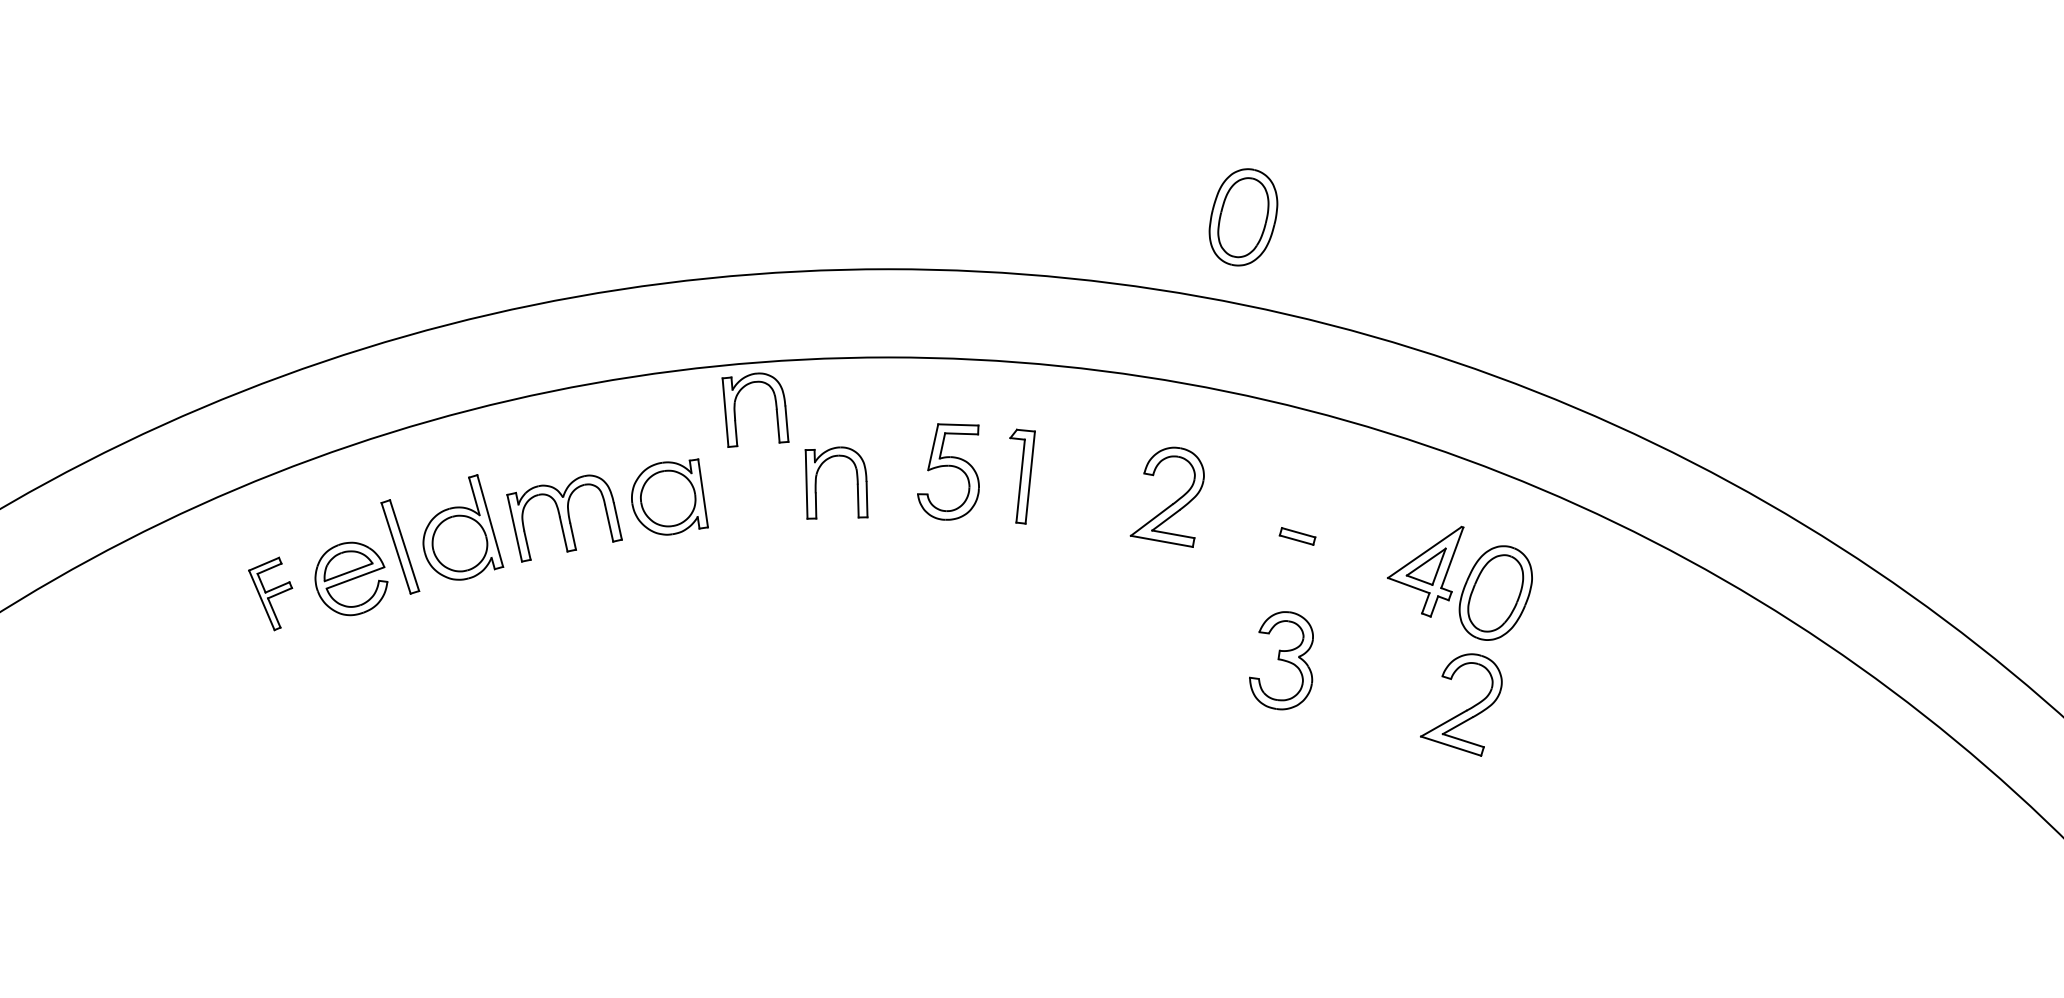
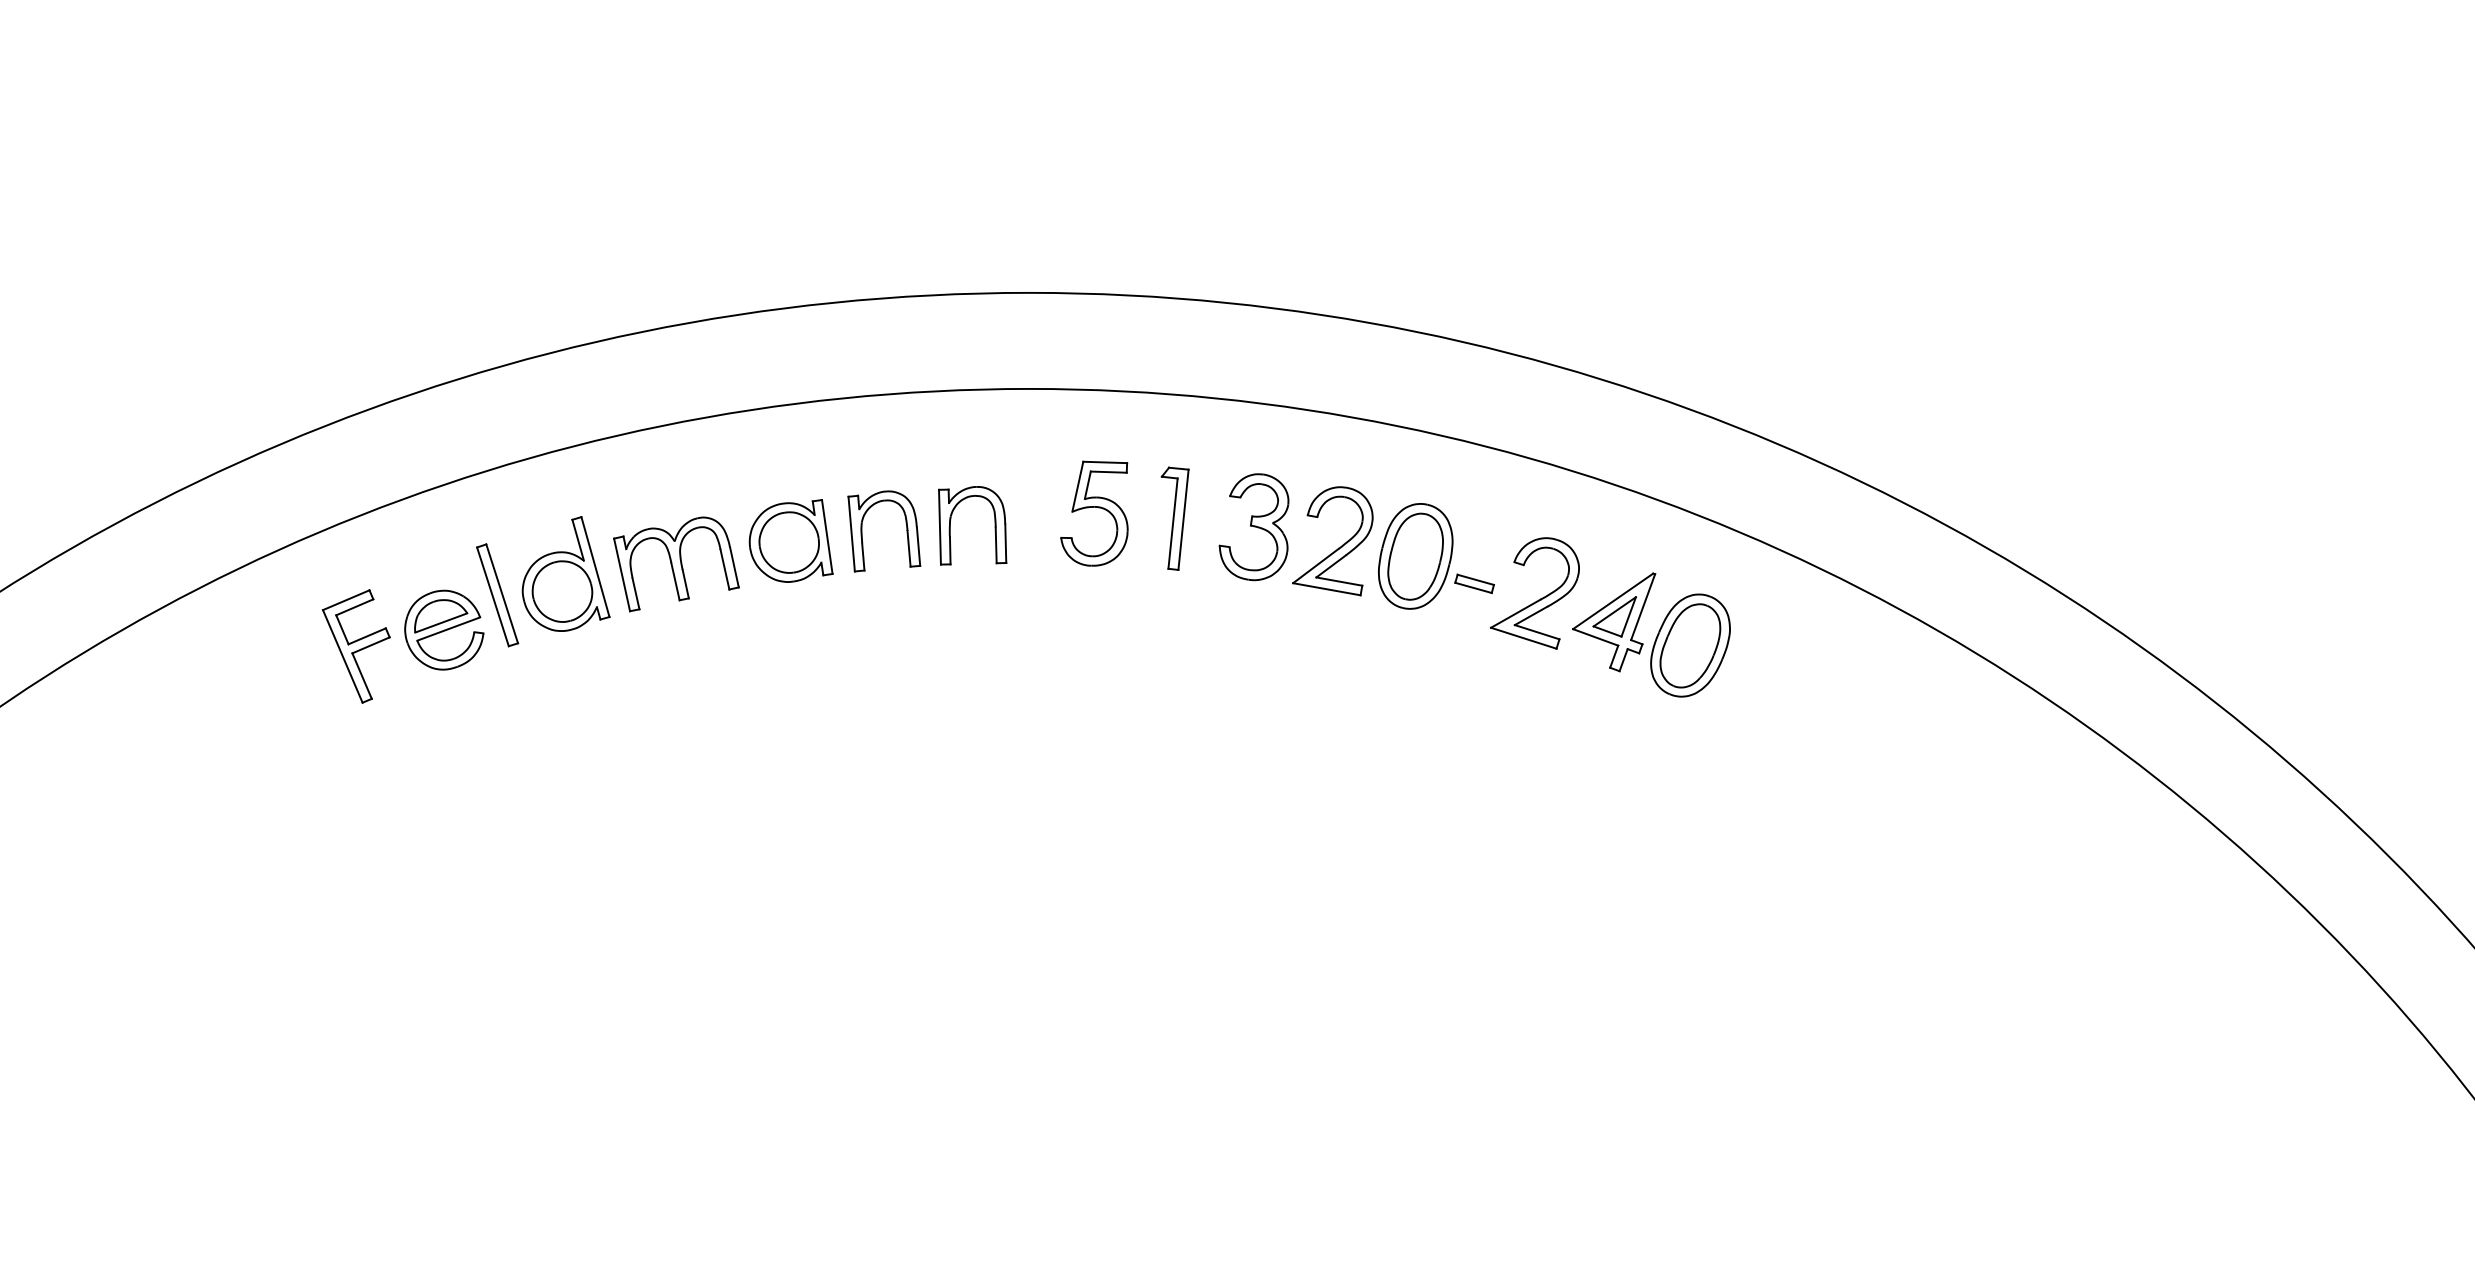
part: (1243, 217) -> (1415, 556), moved
part: (735, 410) -> (862, 531), moved
part: (269, 593) -> (355, 646), size x1.43
part: (1280, 660) -> (1253, 527), moved
part: (1464, 710) -> (1538, 599), moved

